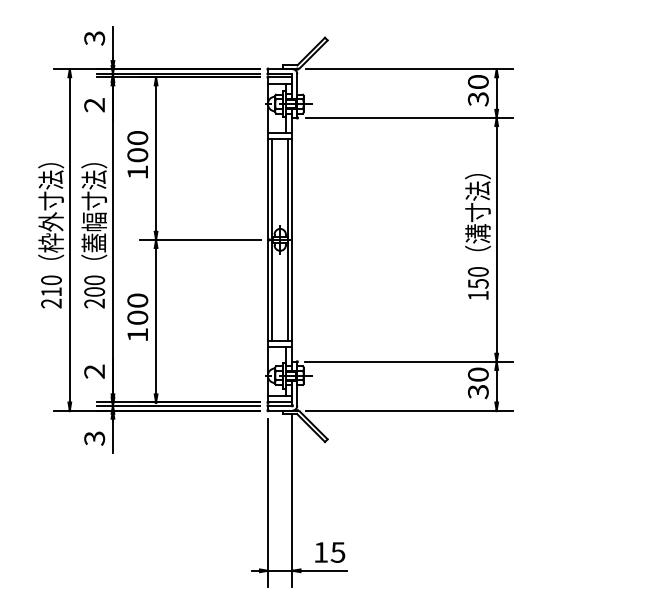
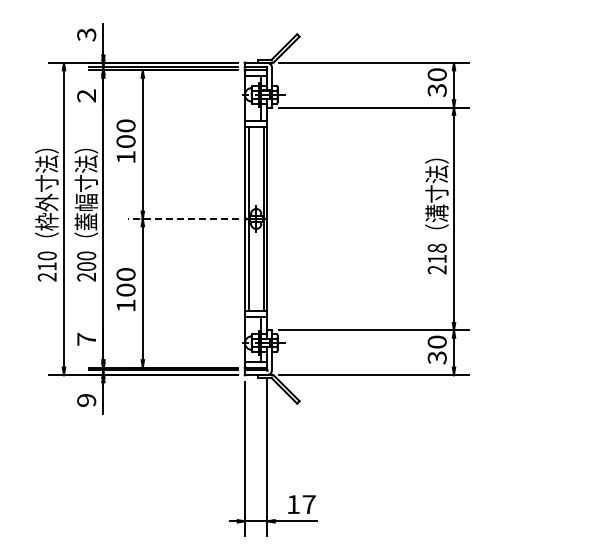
line: (199, 239) -> (182, 218), solid -> dashed
text: (477, 283) -> (436, 258), 150 -> 218
text: (94, 370) -> (86, 338), 2 -> 7
text: (94, 438) -> (86, 400), 3 -> 9
text: (337, 552) -> (308, 504), 15 -> 17

